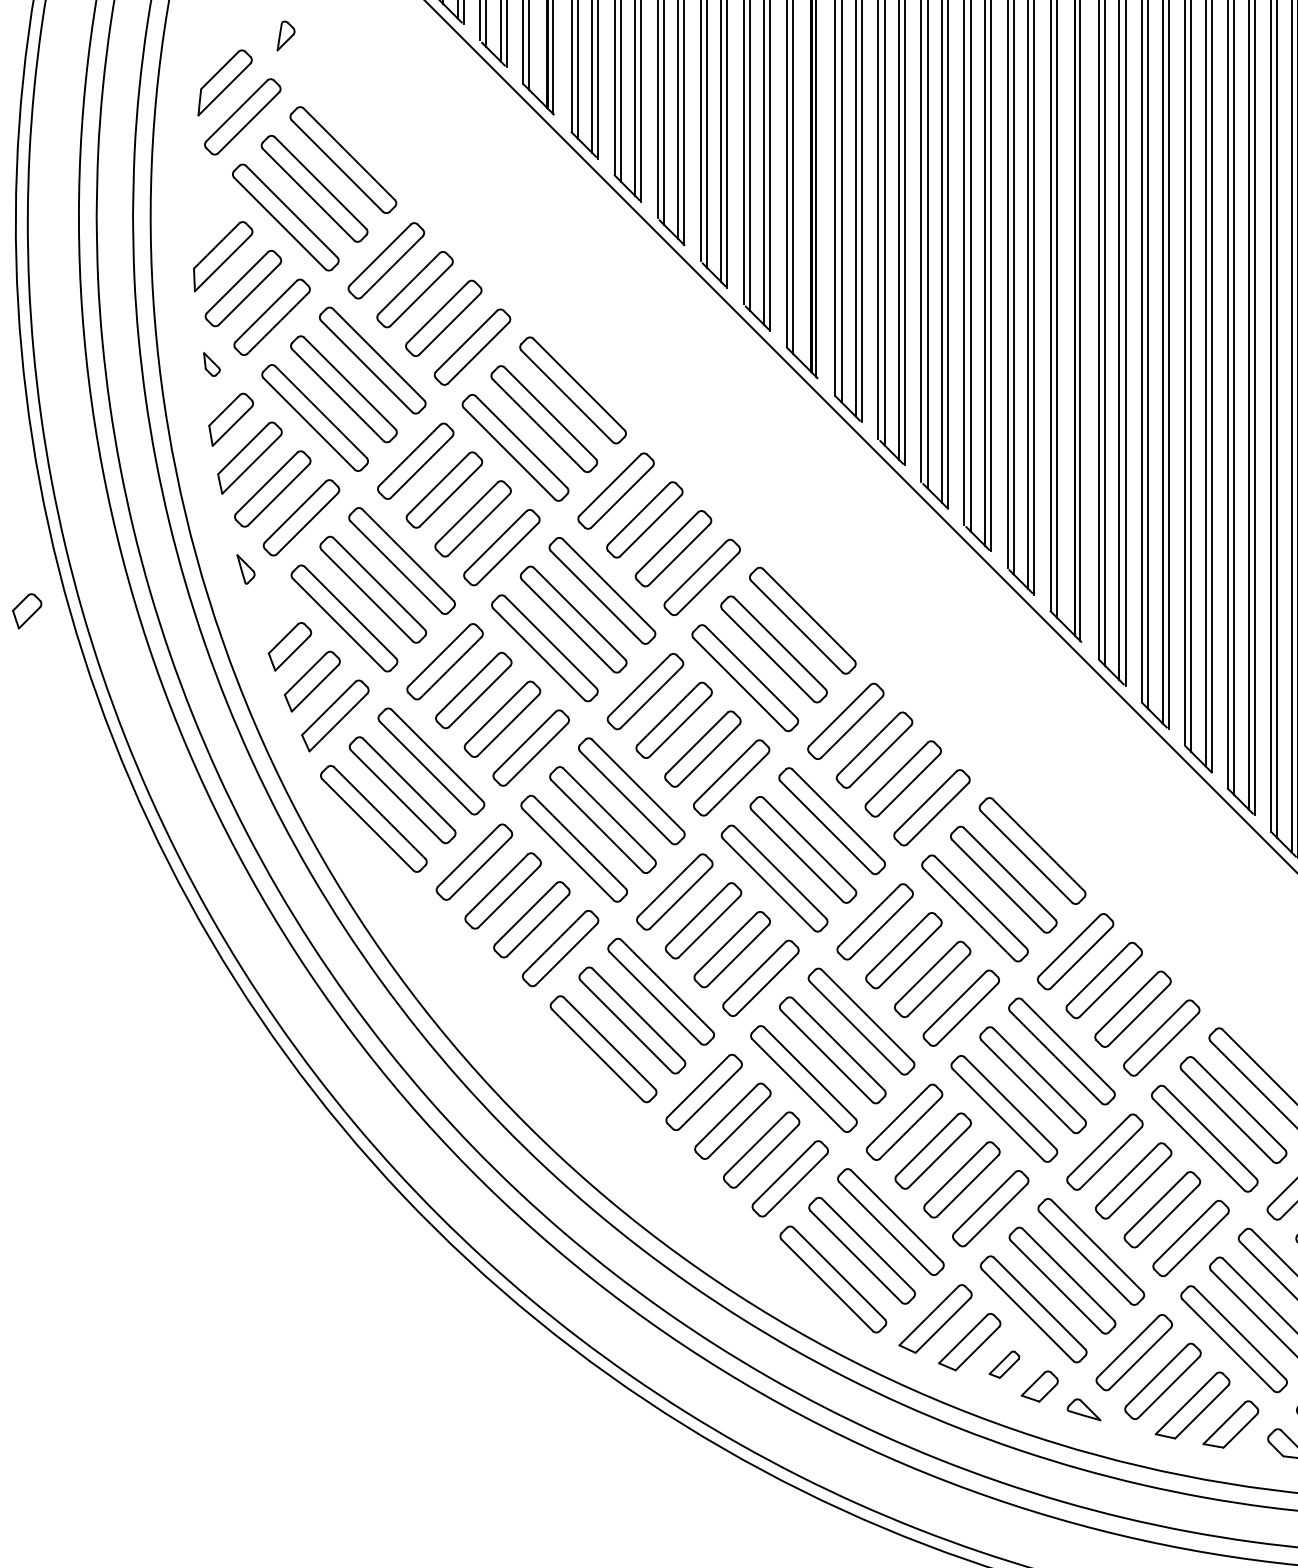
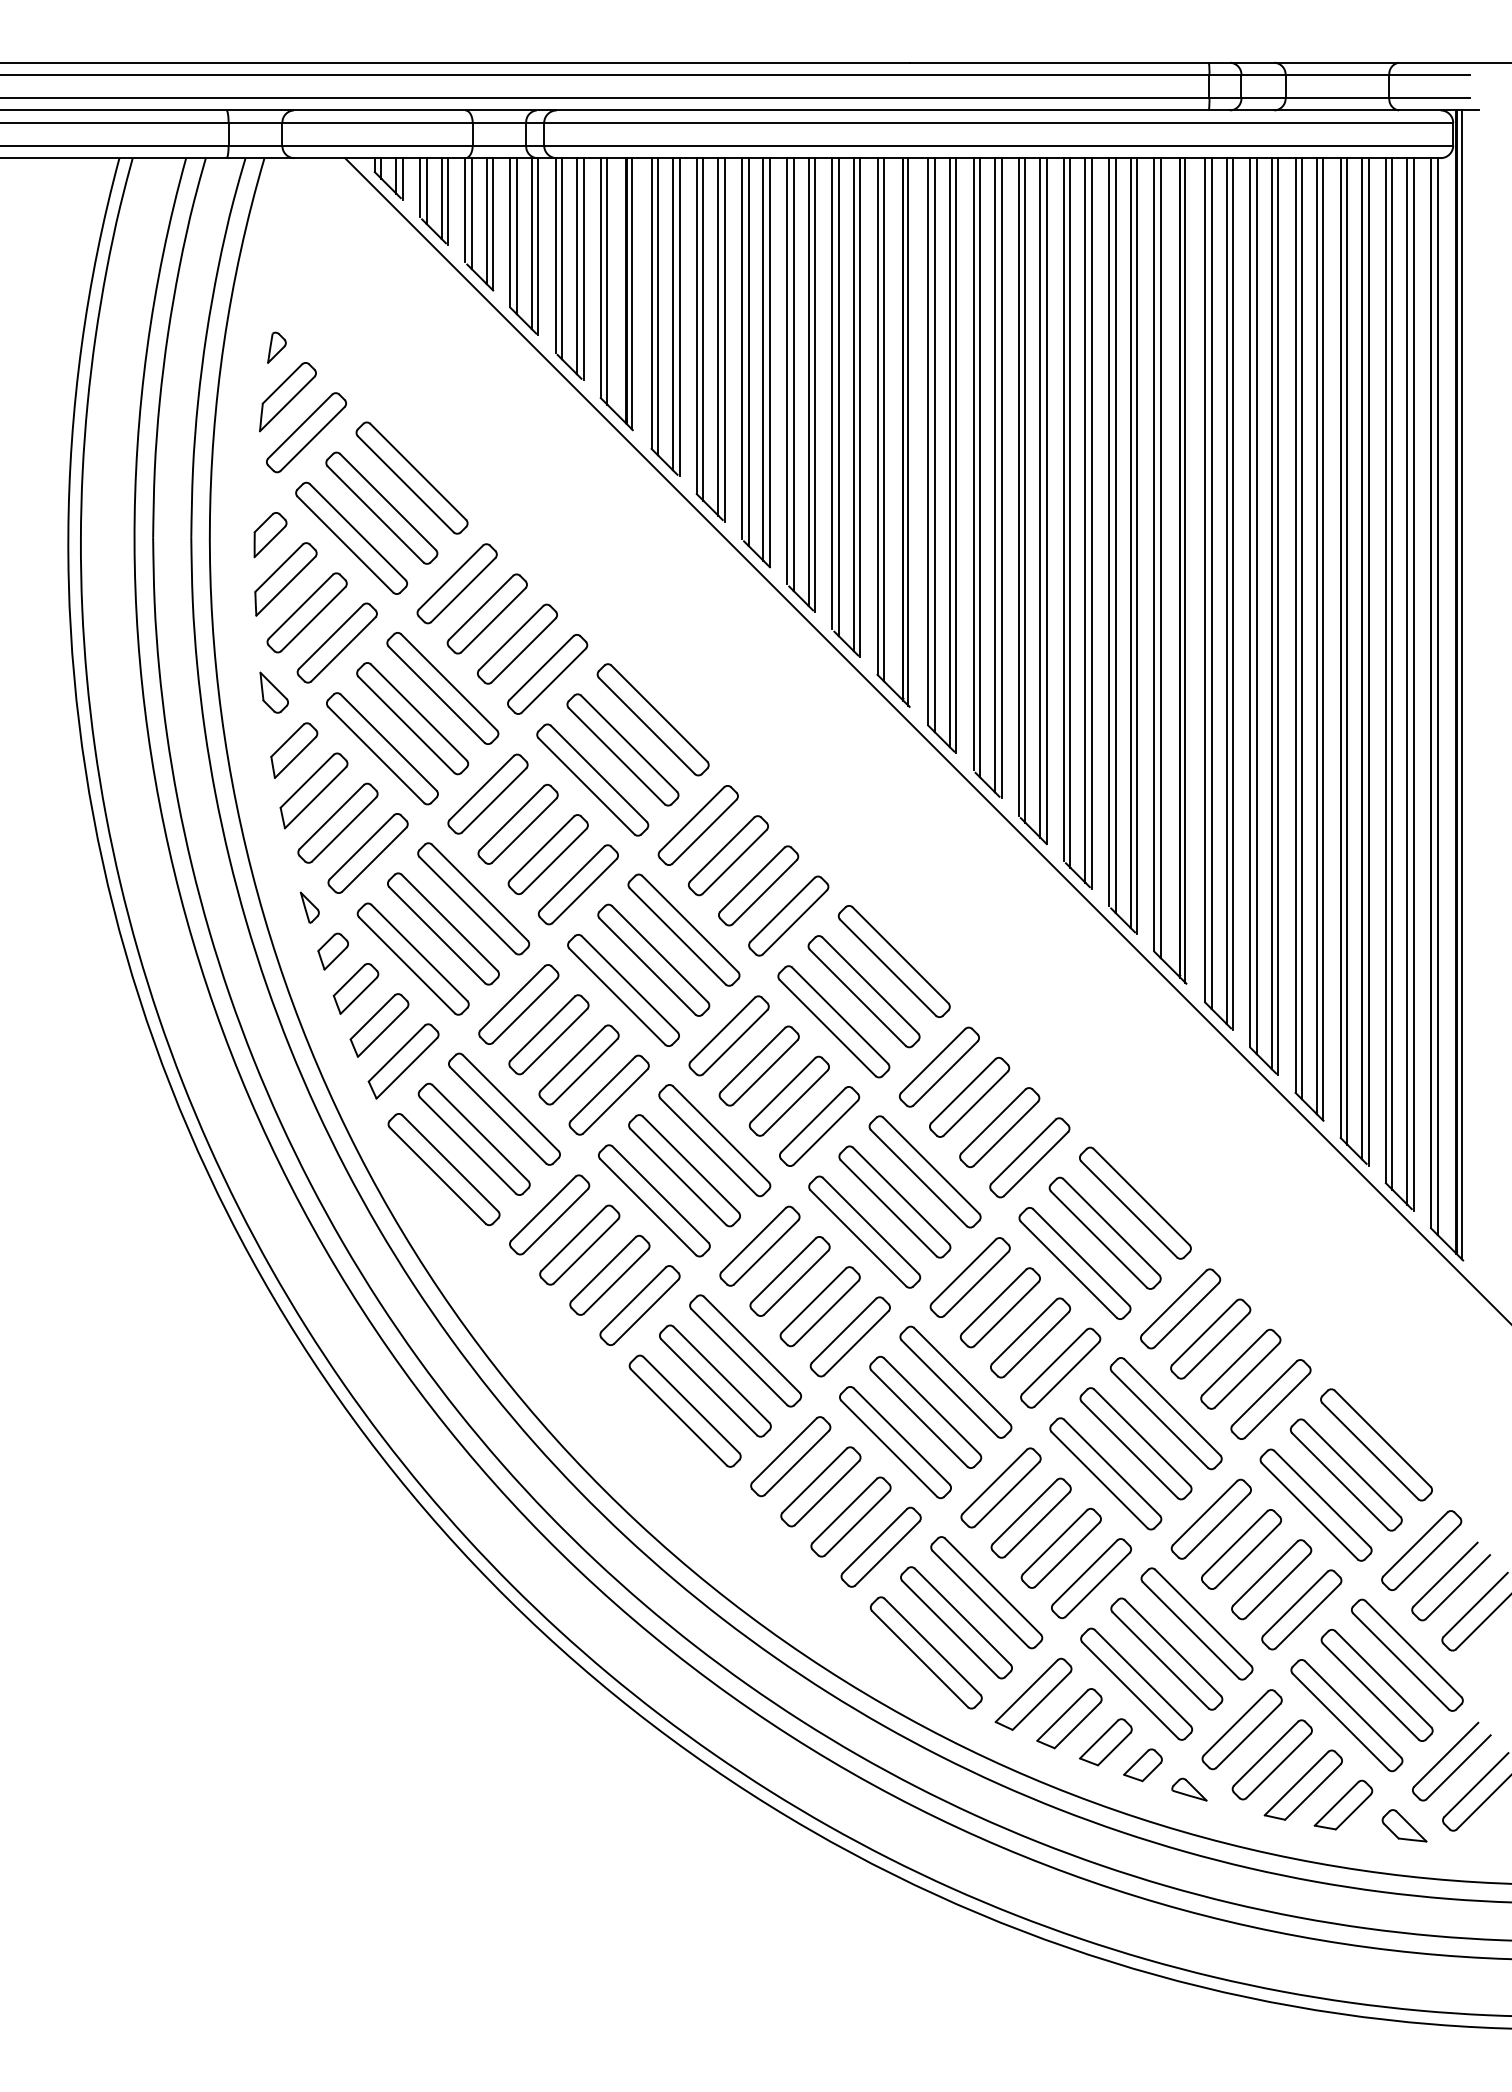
part: (285, 35) -> (276, 347), moved
part: (208, 214) -> (270, 535), added
part: (211, 364) -> (273, 692), size x1.67
part: (26, 611) -> (332, 951), moved
part: (1004, 1364) -> (1105, 1742), size x1.67

